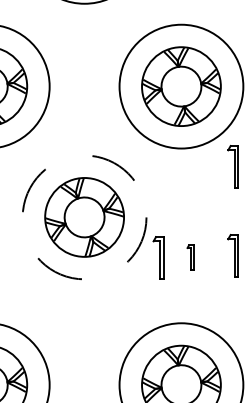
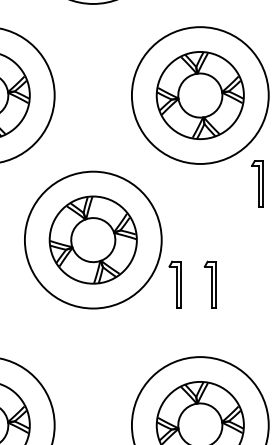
circle: (84, 217) -> (93, 240), dashed -> solid
part: (232, 255) -> (256, 282), removed
part: (190, 257) -> (210, 284), size x1.67

